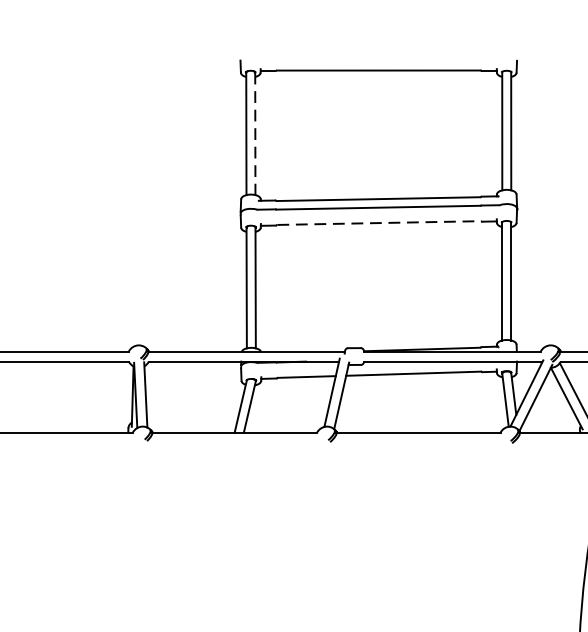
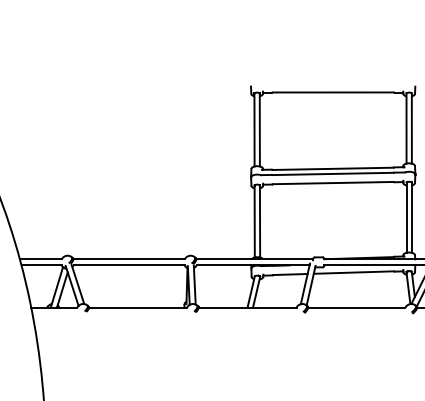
line: (254, 134) -> (259, 130), dashed -> solid
line: (379, 223) -> (333, 183), dashed -> solid

